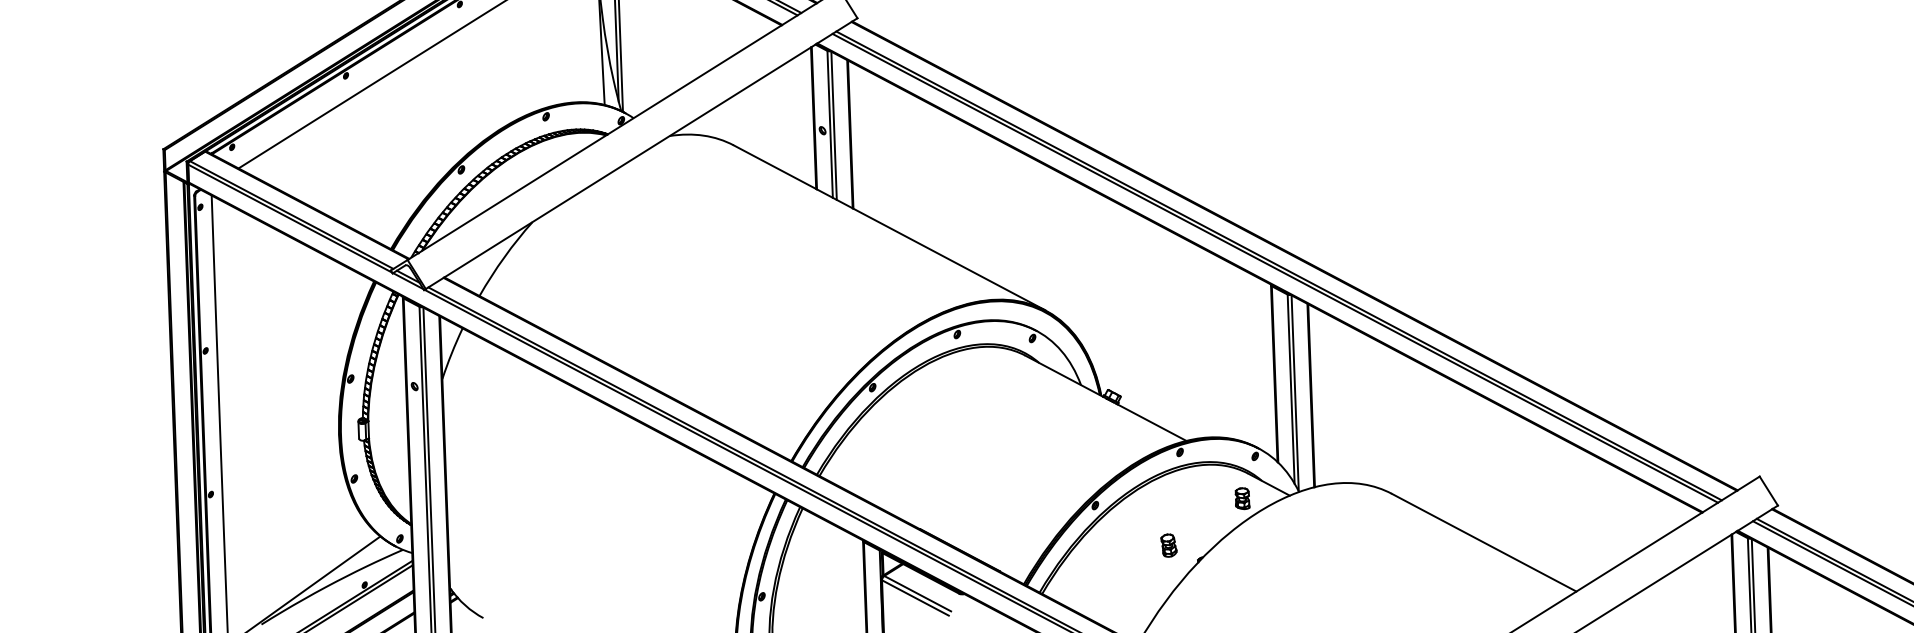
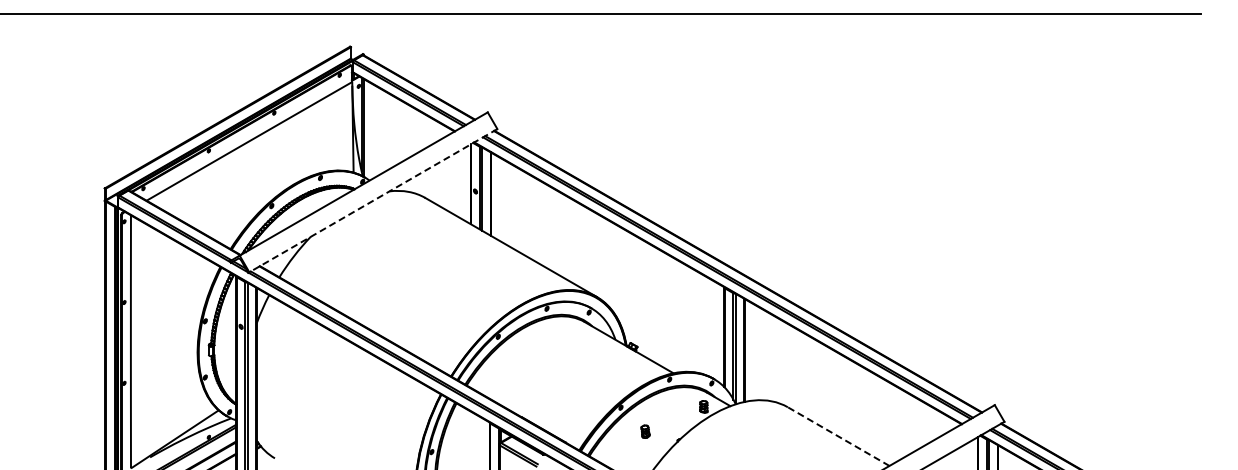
line: (640, 153) -> (372, 200), solid -> dashed
line: (1483, 542) -> (838, 436), solid -> dashed
part: (1168, 545) -> (645, 431), moved

